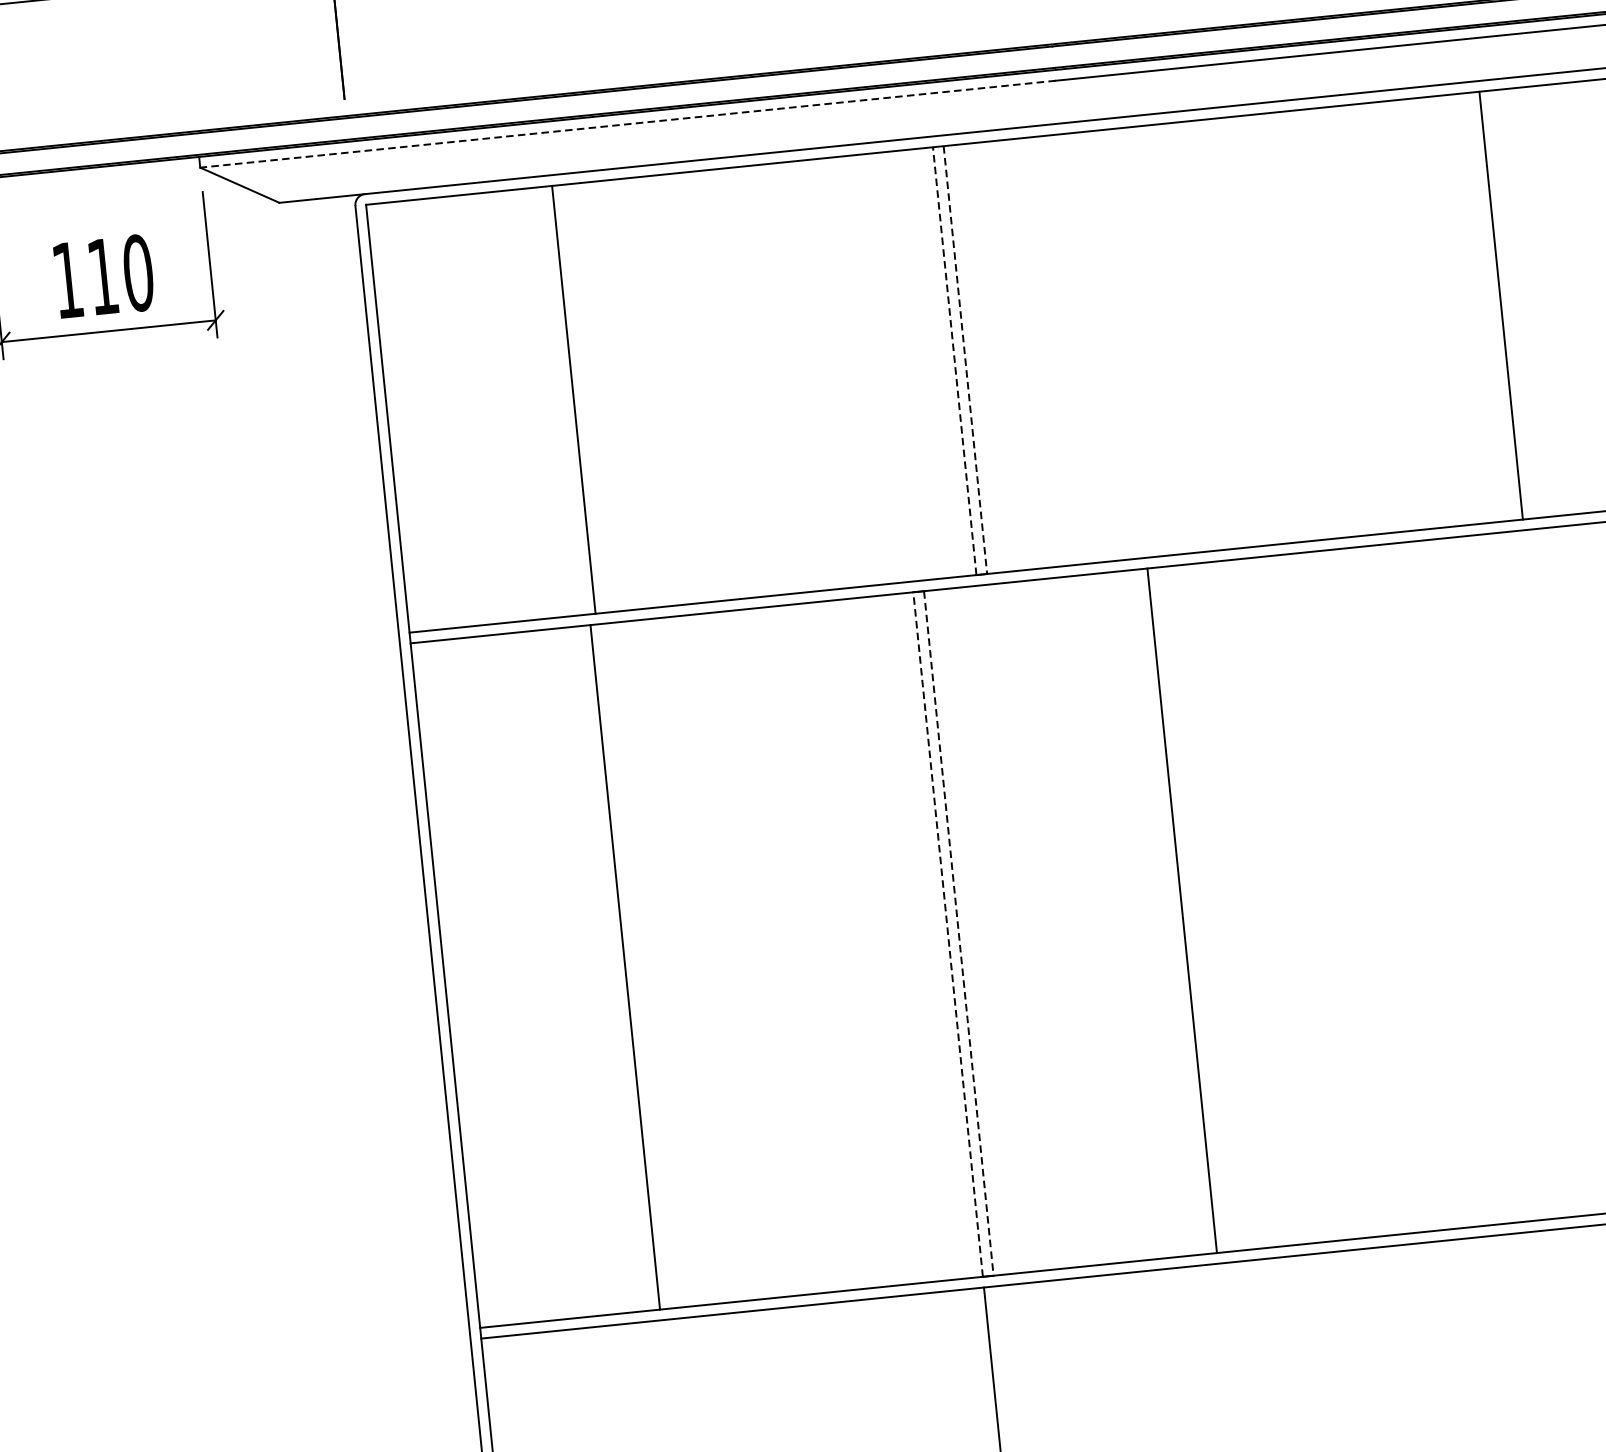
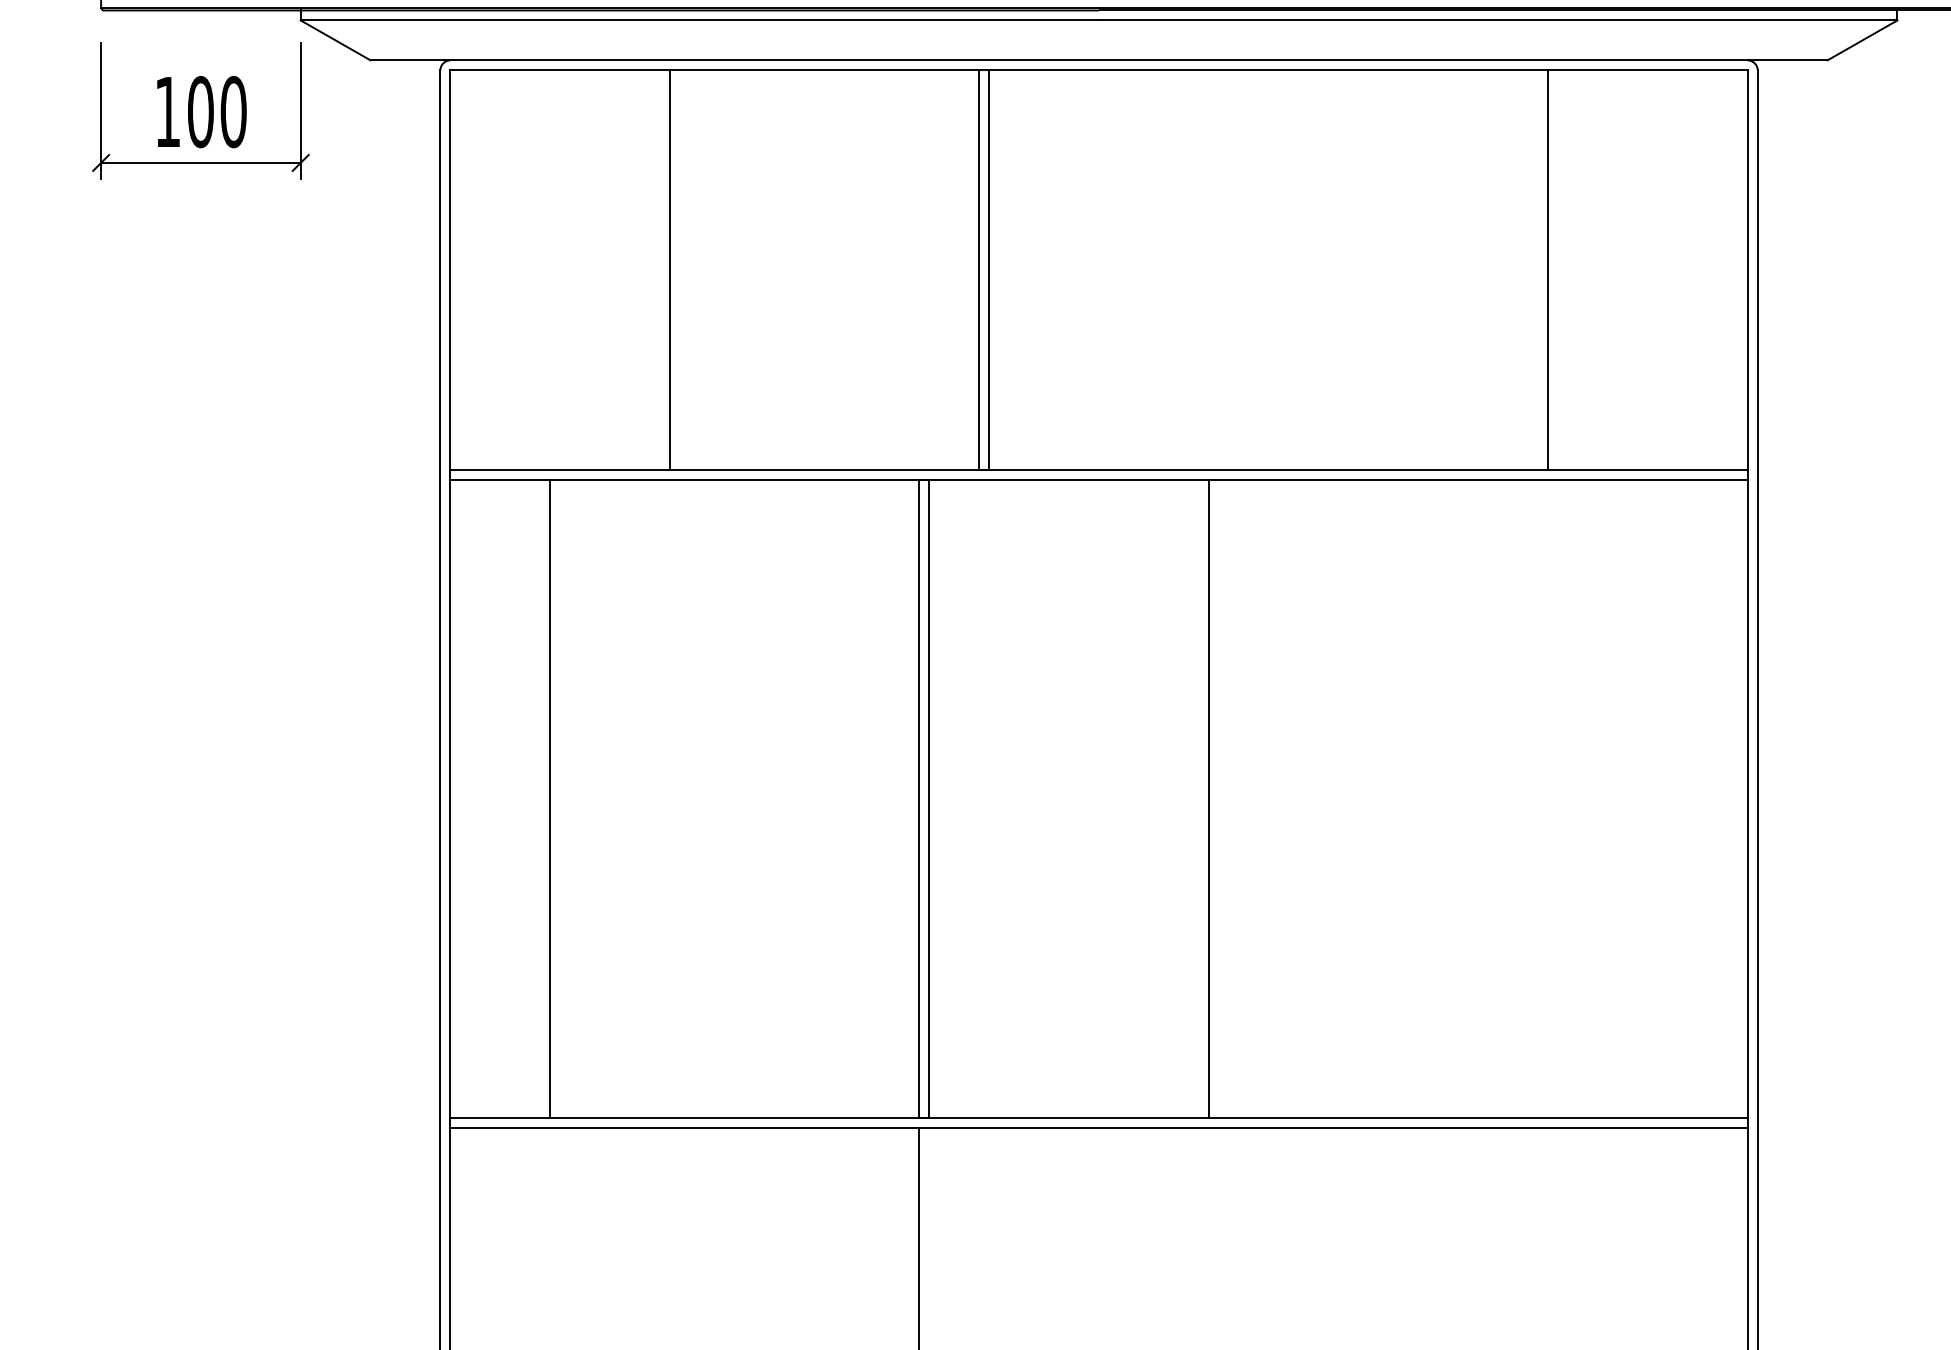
line: (627, 124) -> (699, 20), dashed -> solid
text: (102, 277) -> (200, 112), 110 -> 100
line: (1501, 305) -> (1548, 269), moved
line: (965, 359) -> (989, 269), dashed -> solid
line: (954, 360) -> (979, 269), dashed -> solid
line: (573, 399) -> (669, 269), moved
line: (1181, 910) -> (1208, 798), moved
line: (948, 934) -> (919, 798), dashed -> solid
line: (958, 934) -> (929, 799), dashed -> solid
line: (625, 966) -> (550, 798), moved

